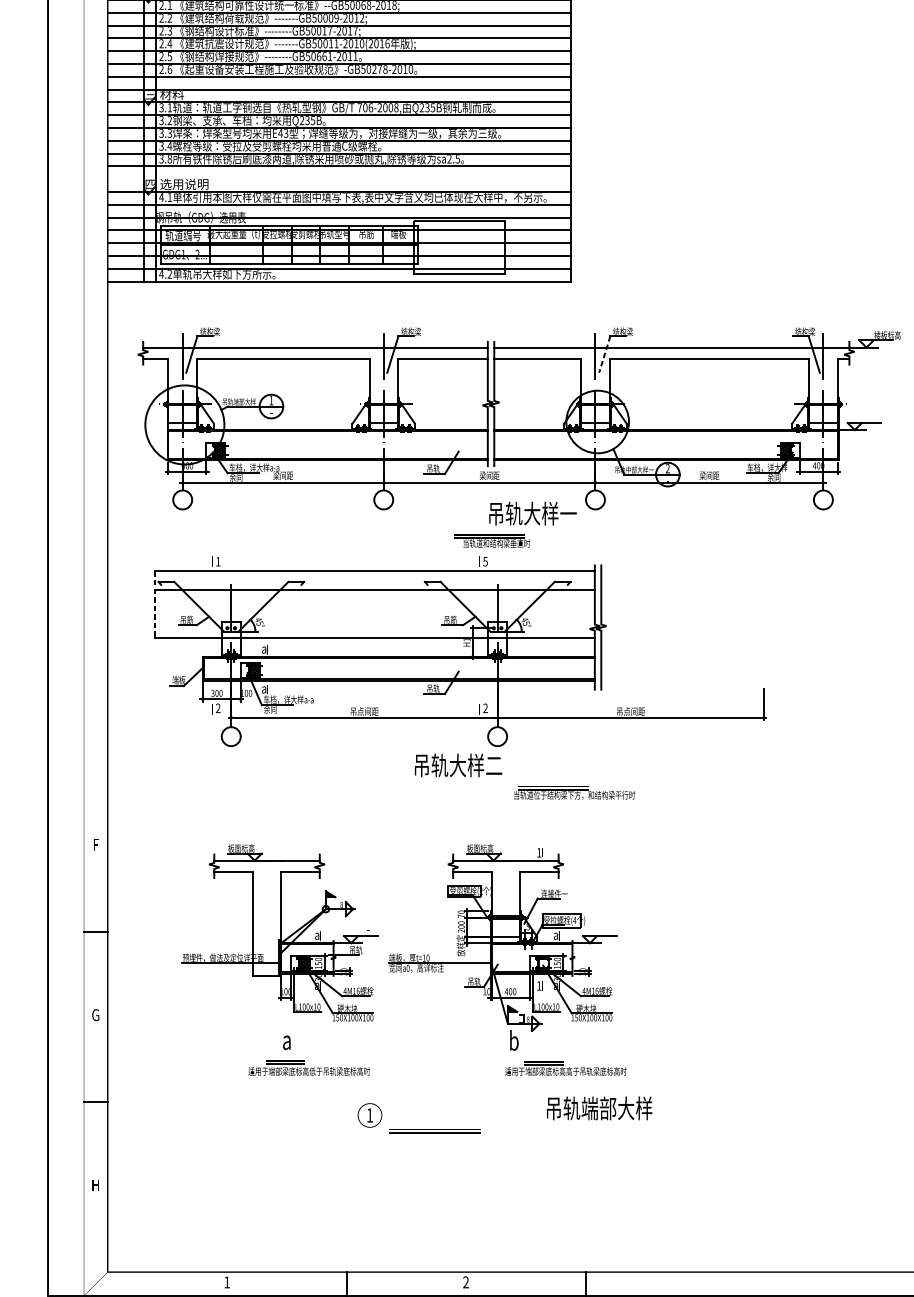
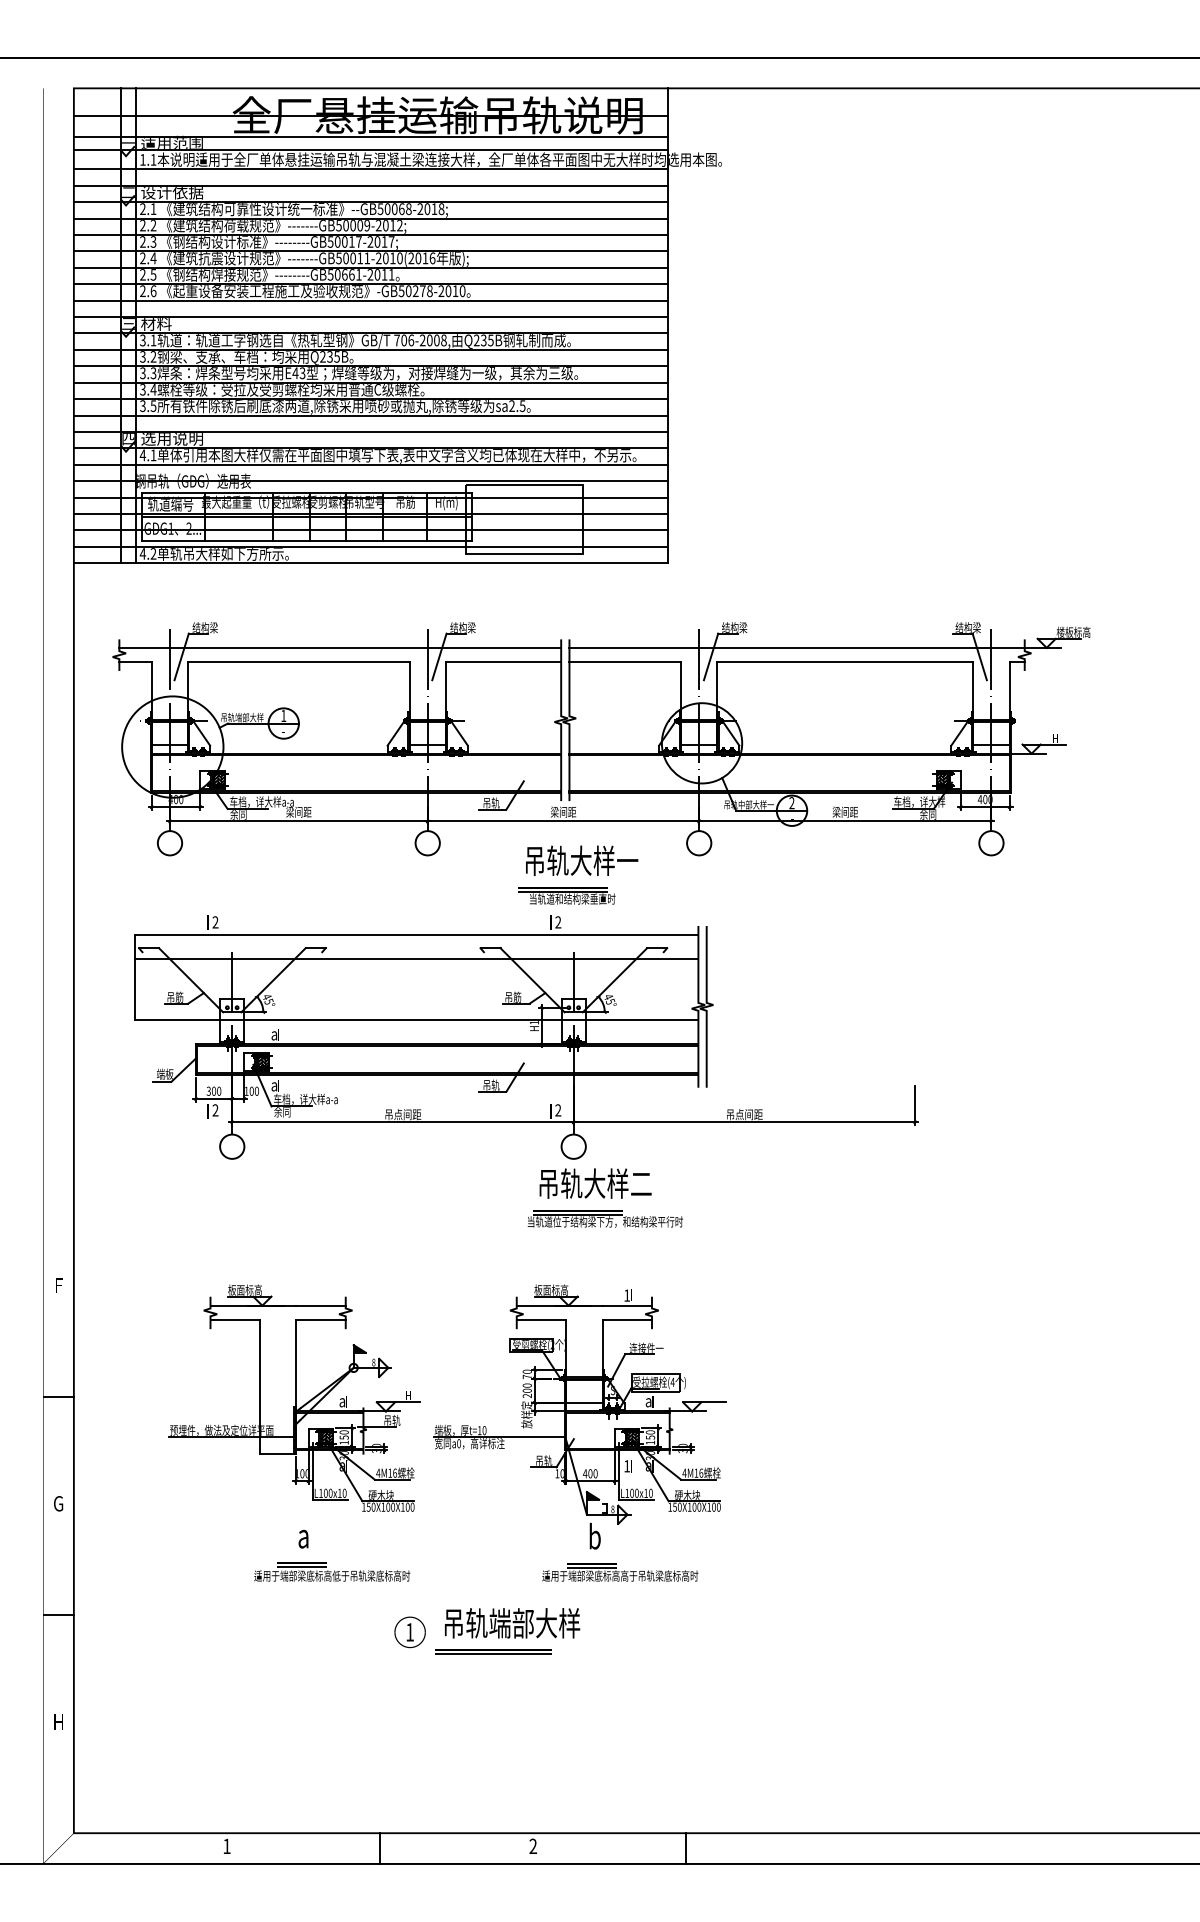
text: (169, 158) -> (153, 405), 3.8 -> 3.5
line: (339, 178) -> (370, 431), added
text: (398, 234) -> (446, 502), 端板 -> H(m)
line: (604, 355) -> (710, 657), dashed -> solid
text: (533, 513) -> (582, 860), moved
text: (218, 561) -> (215, 922), 1 -> 2
text: (485, 561) -> (558, 922), 5 -> 2
line: (155, 604) -> (134, 977), dashed -> solid
text: (458, 765) -> (595, 1183), moved
part: (573, 792) -> (604, 1218), moved
hatch: (543, 963) -> (632, 1437), added
part: (566, 1068) -> (620, 1572), moved
text: (599, 1108) -> (512, 1623), moved

